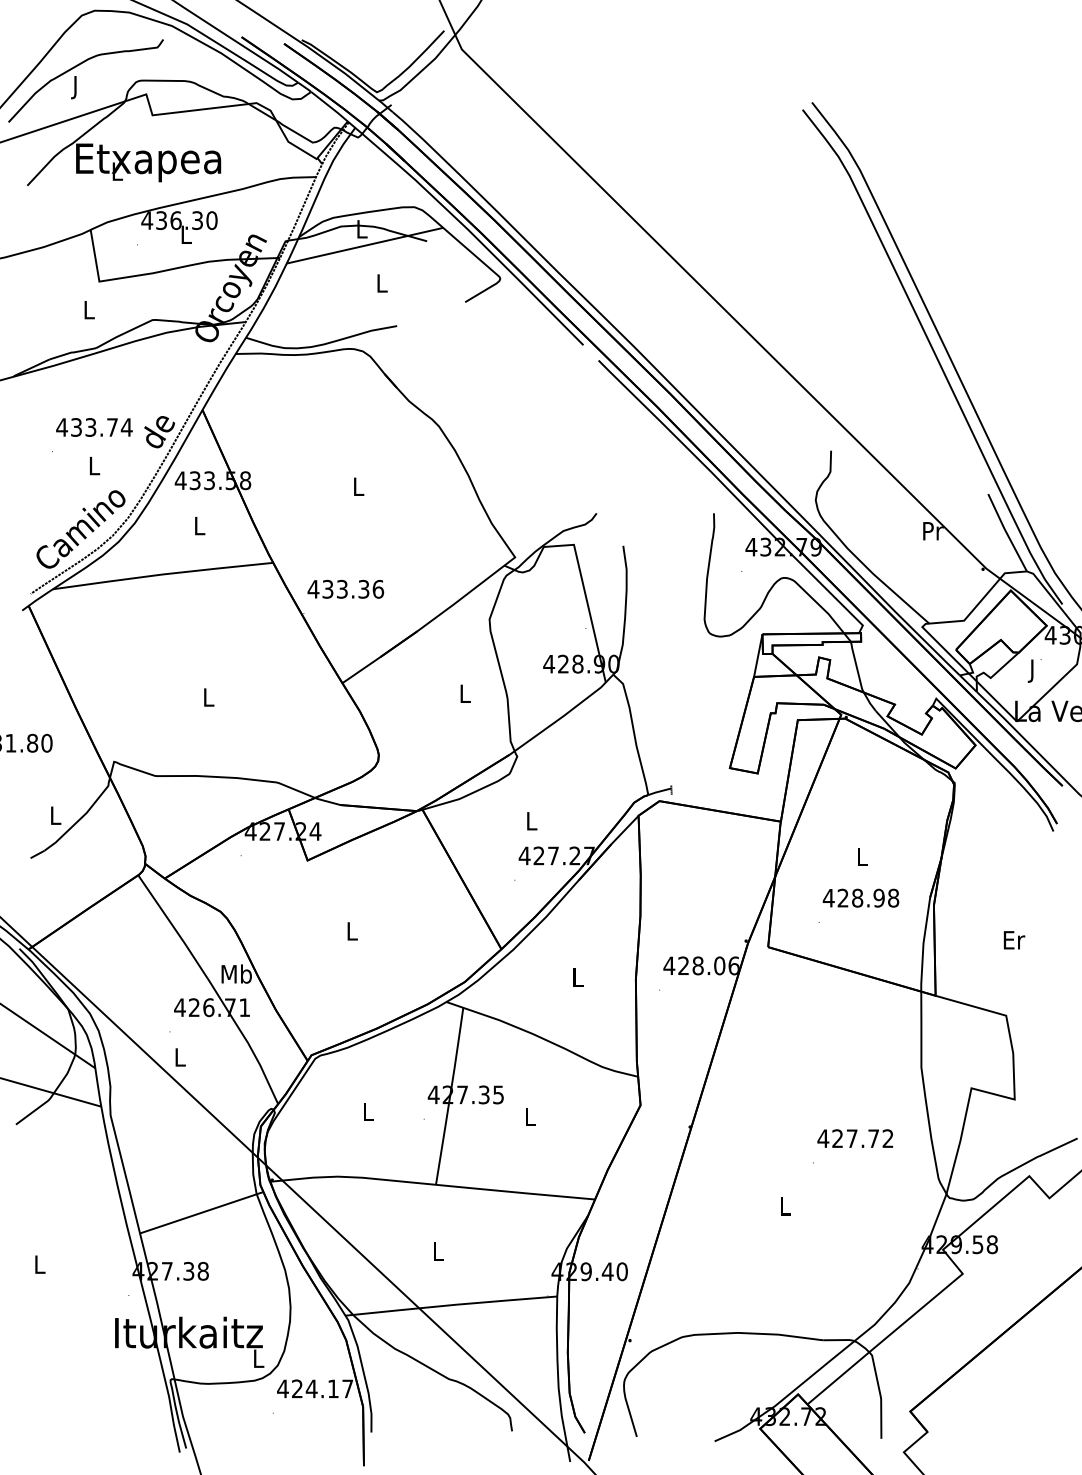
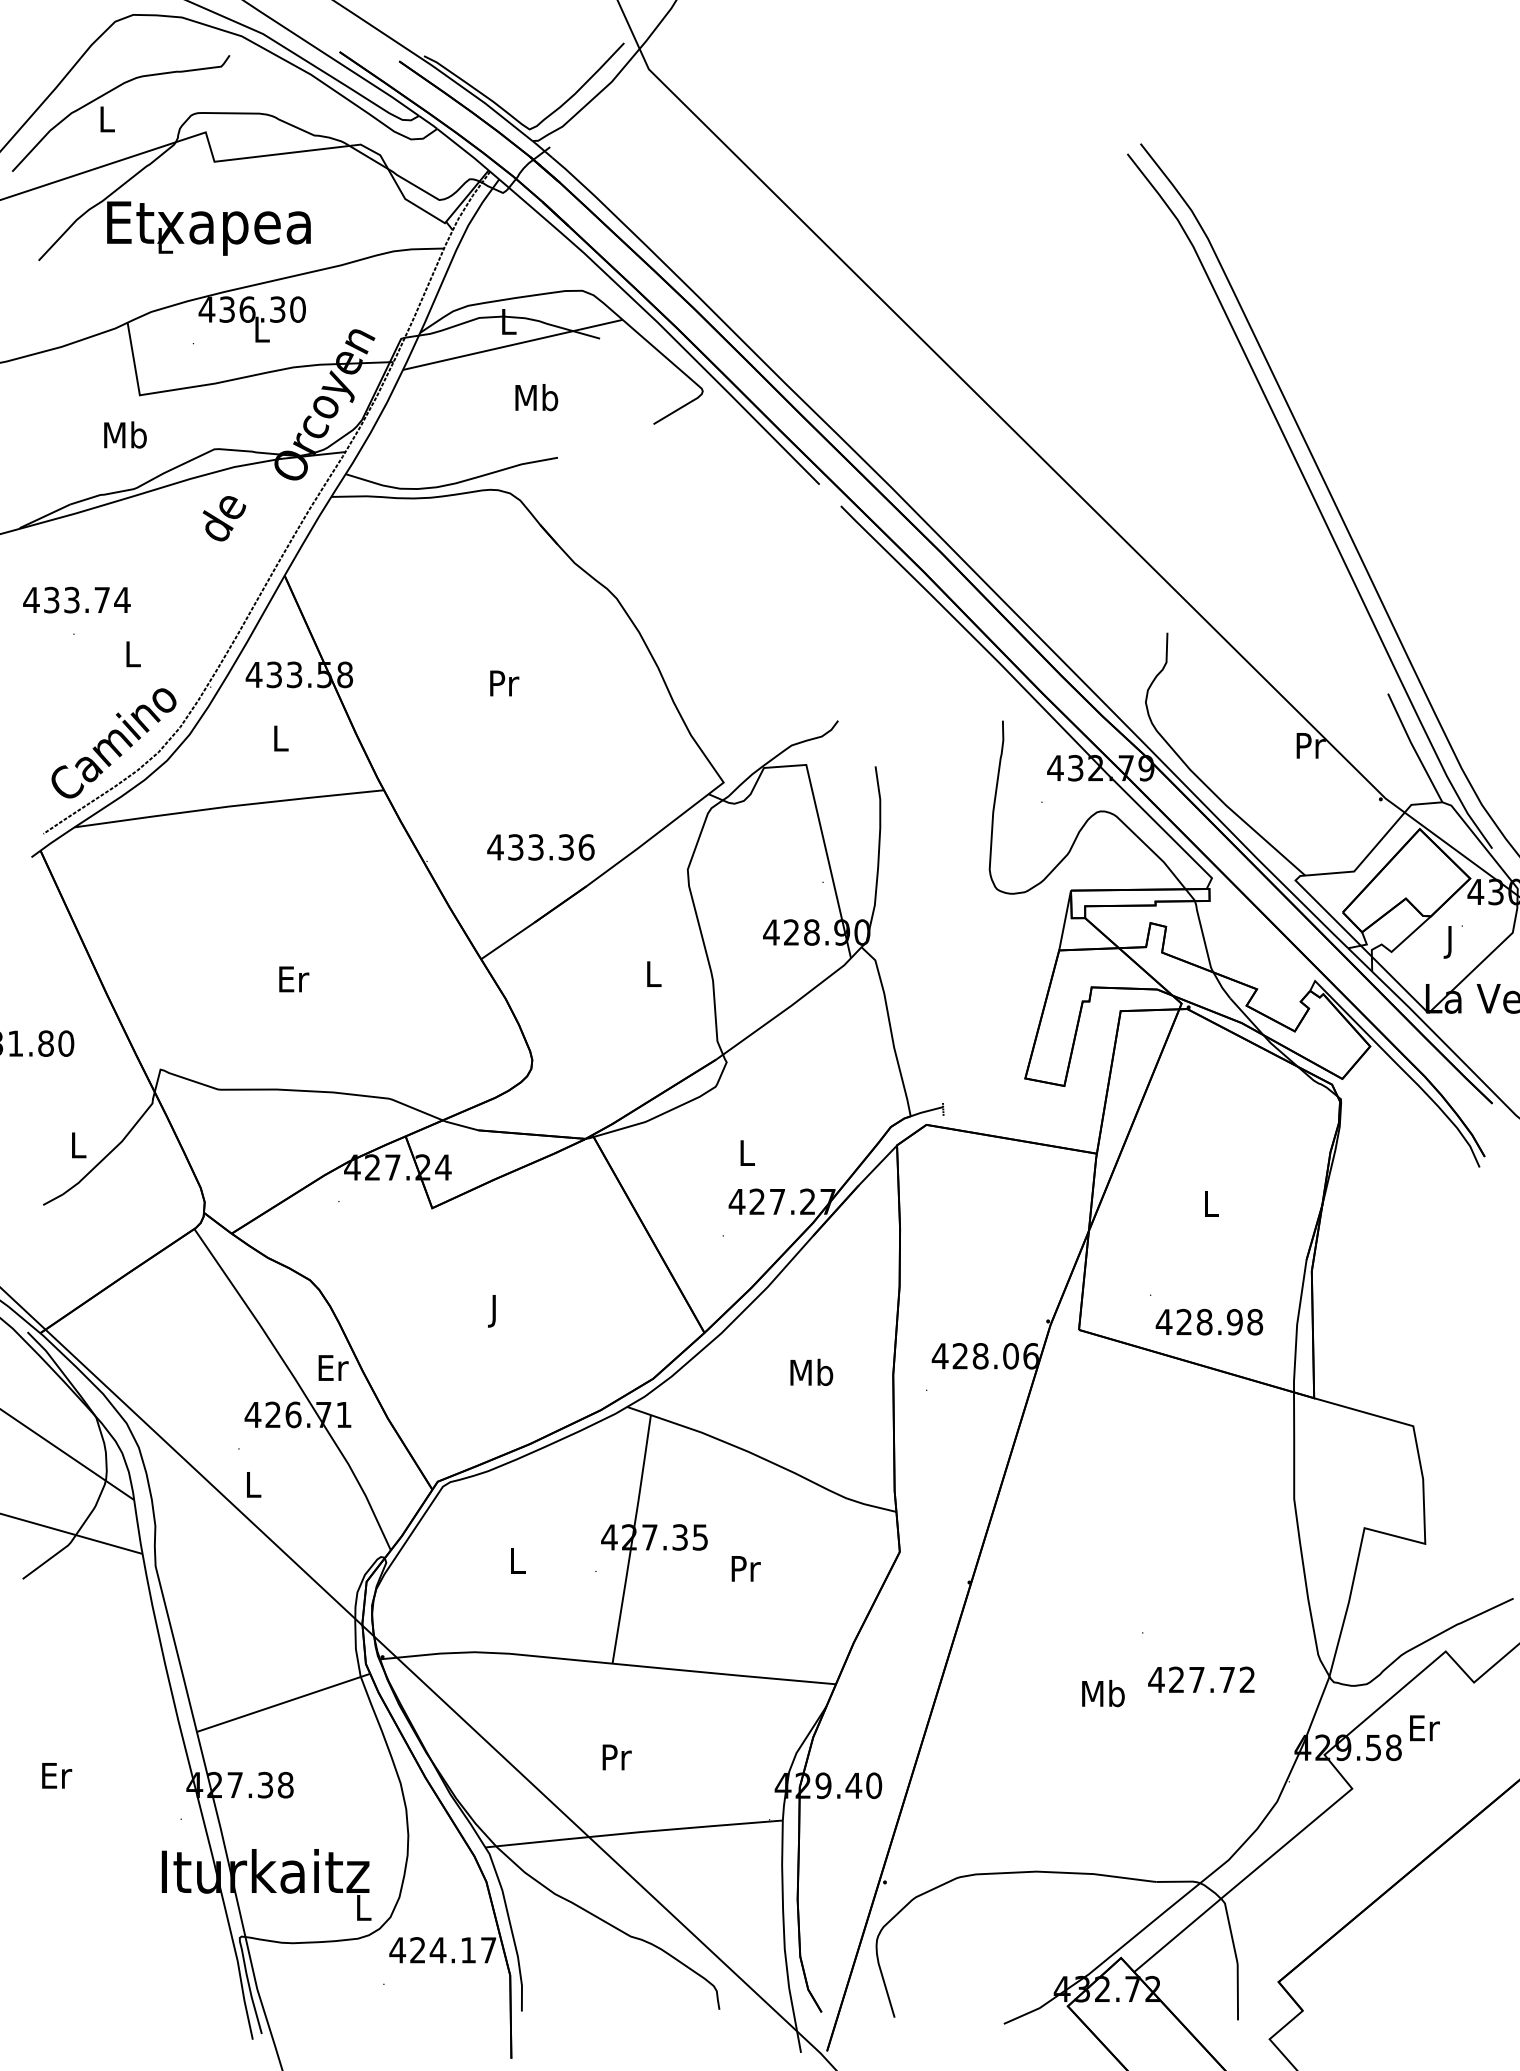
text: (76, 87) -> (107, 122), J -> L
text: (381, 283) -> (536, 397), L -> Mb
text: (89, 309) -> (125, 434), L -> Mb
text: (94, 427) -> (76, 599), moved
text: (159, 432) -> (224, 518), moved
text: (359, 486) -> (504, 683), L -> Pr
text: (345, 589) -> (540, 847), moved
text: (209, 697) -> (294, 979), L -> Er
text: (861, 898) -> (1209, 1322), moved
text: (352, 934) -> (495, 1311), L -> J
text: (1014, 940) -> (1424, 1728), moved
text: (236, 973) -> (332, 1367), Mb -> Er
text: (577, 976) -> (811, 1371), L -> Mb
text: (530, 1117) -> (745, 1568), L -> Pr
text: (855, 1138) -> (1201, 1679), moved
text: (785, 1206) -> (1103, 1693), L -> Mb
text: (438, 1251) -> (616, 1757), L -> Pr
text: (40, 1264) -> (57, 1775), L -> Er

